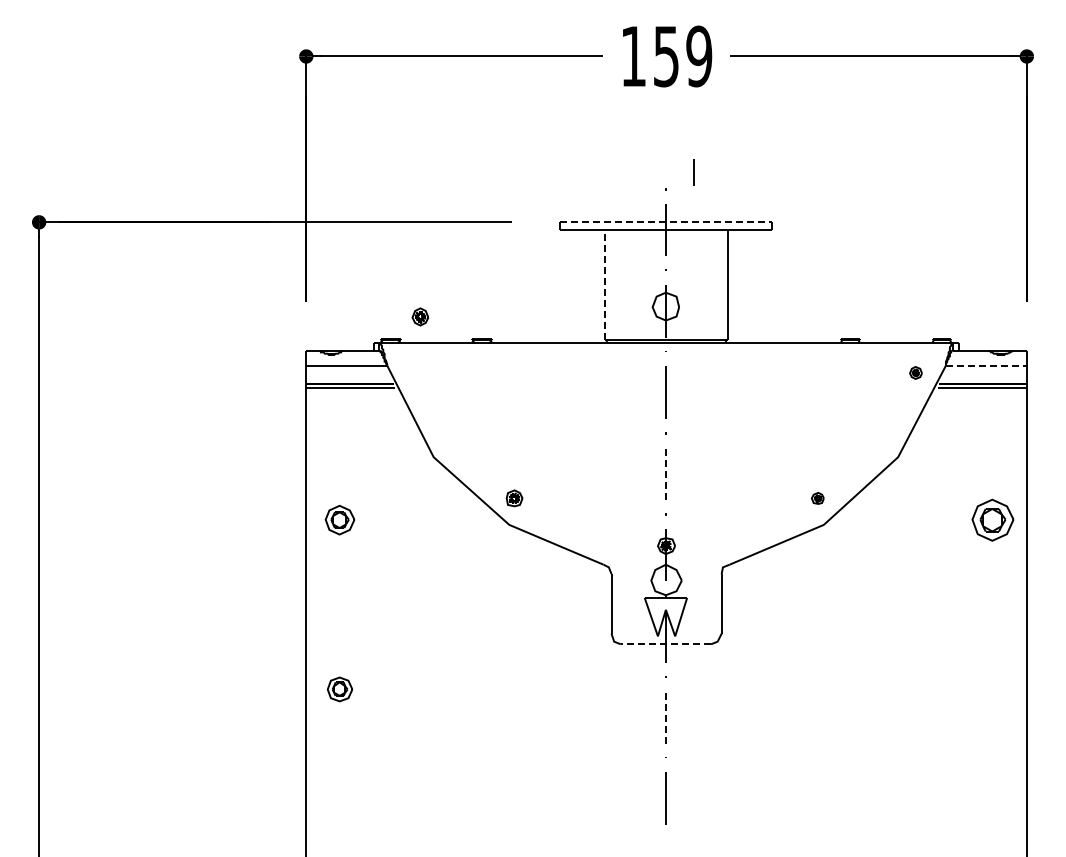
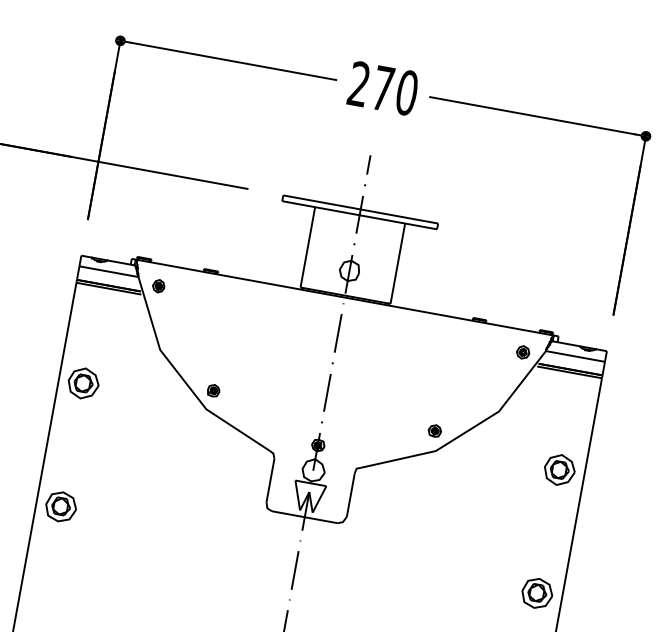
text: (666, 56) -> (383, 88), 159 -> 270
line: (693, 172) -> (368, 165), moved
line: (666, 222) -> (361, 209), dashed -> solid
line: (604, 284) -> (307, 246), dashed -> solid
part: (419, 316) -> (158, 285), moved
line: (986, 365) -> (575, 356), dashed -> solid
part: (915, 372) -> (522, 352), size x1.43
line: (665, 473) -> (327, 392), dashed -> solid
part: (817, 498) -> (434, 430), size x1.43
part: (339, 519) -> (83, 382), size x1.43
line: (665, 644) -> (304, 517), dashed -> solid
part: (339, 689) -> (60, 506), size x1.67
part: (992, 689) -> (537, 593), added
line: (665, 717) -> (294, 570), dashed -> solid

